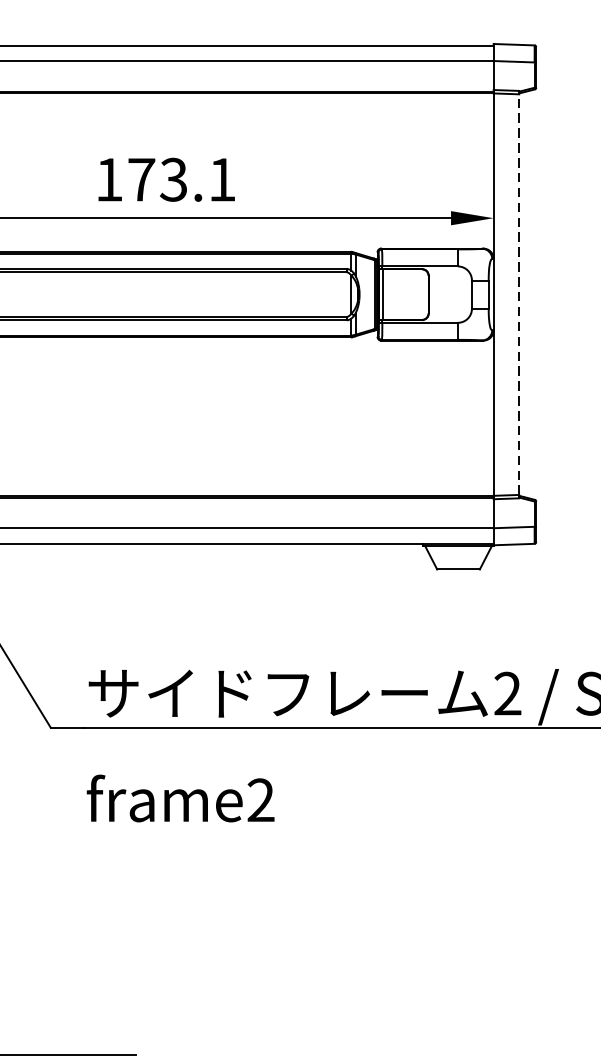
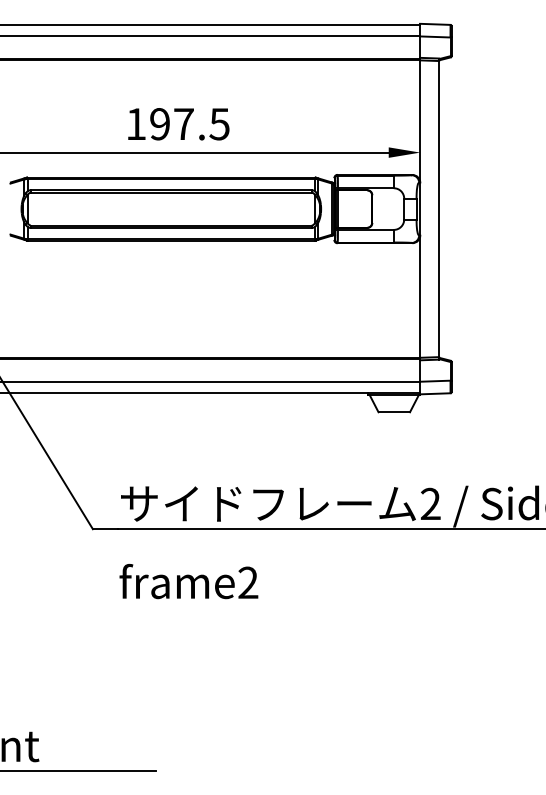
text: (181, 180) -> (189, 124), 173.1 -> 197.5
line: (519, 293) -> (439, 208), dashed -> solid

